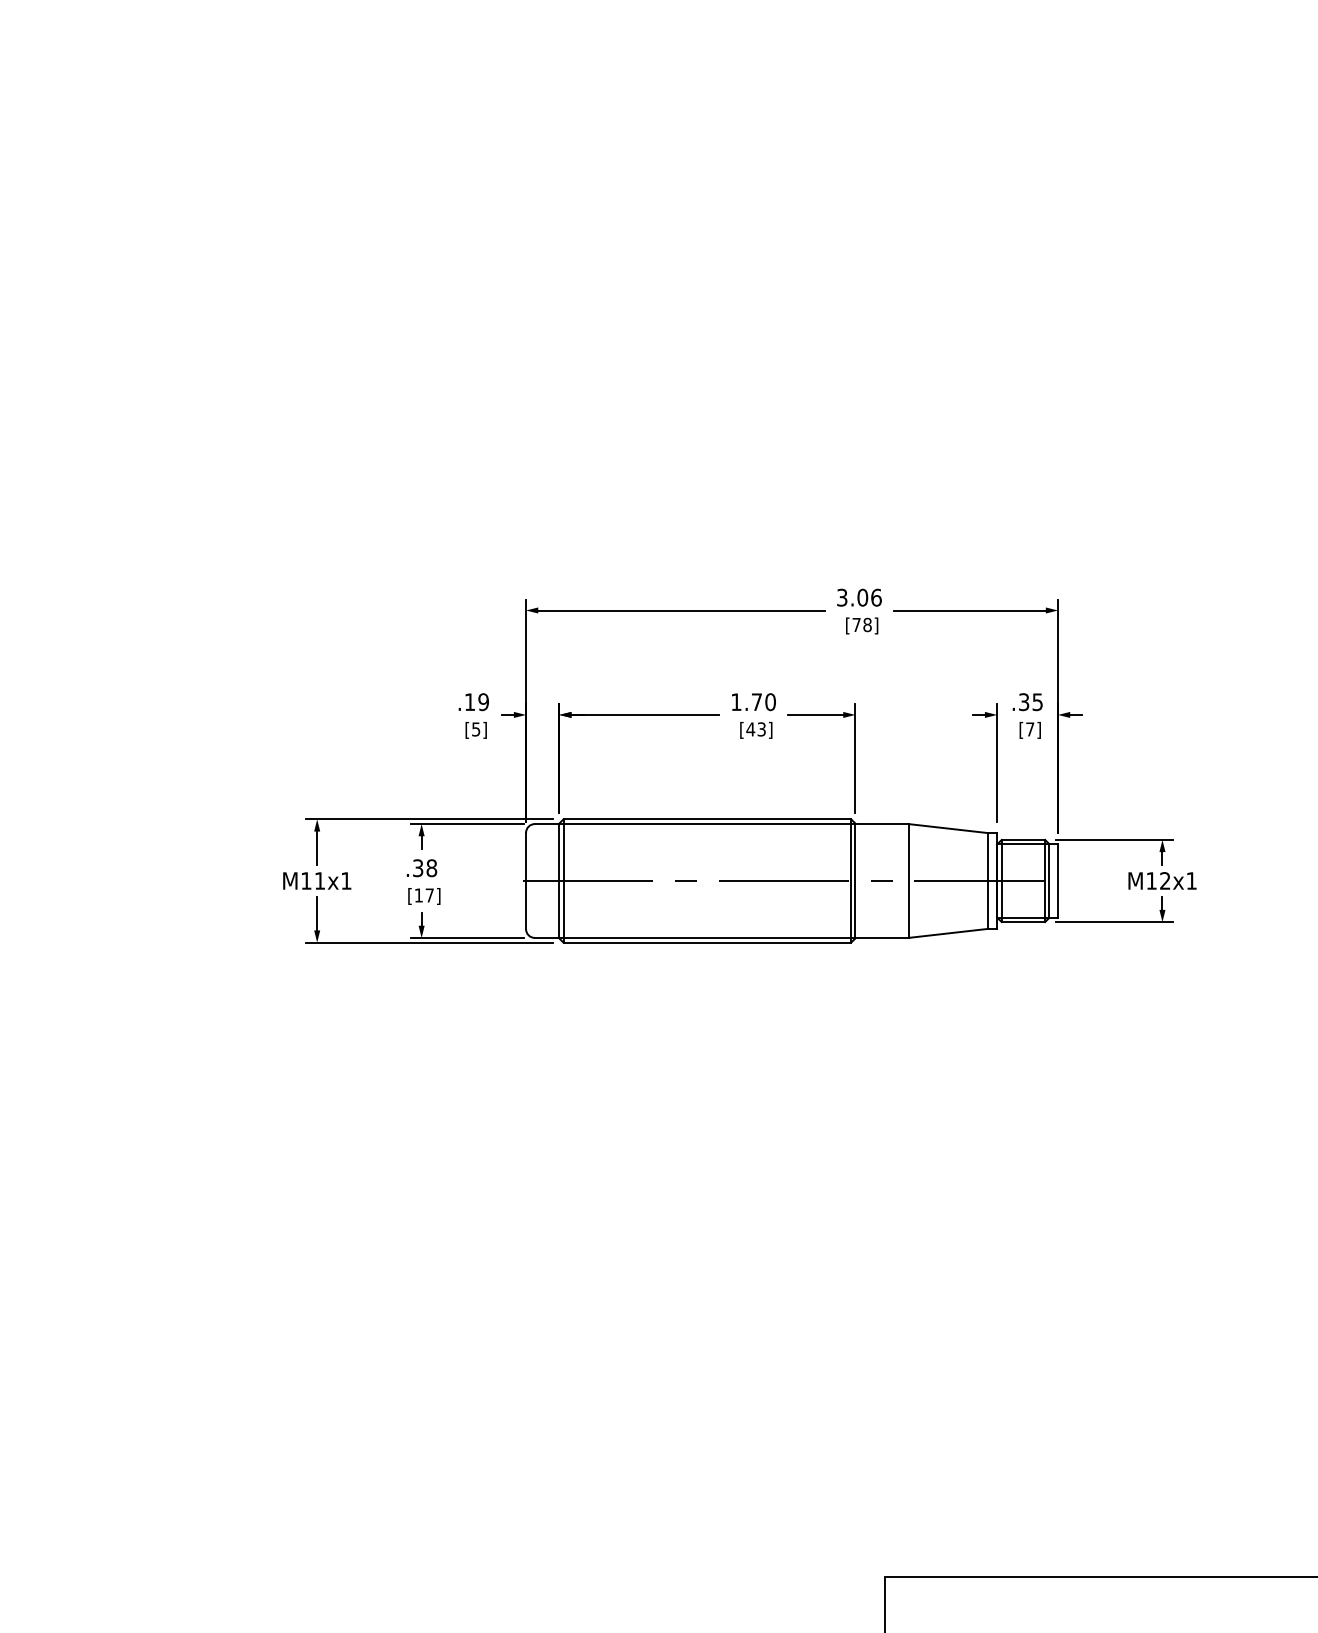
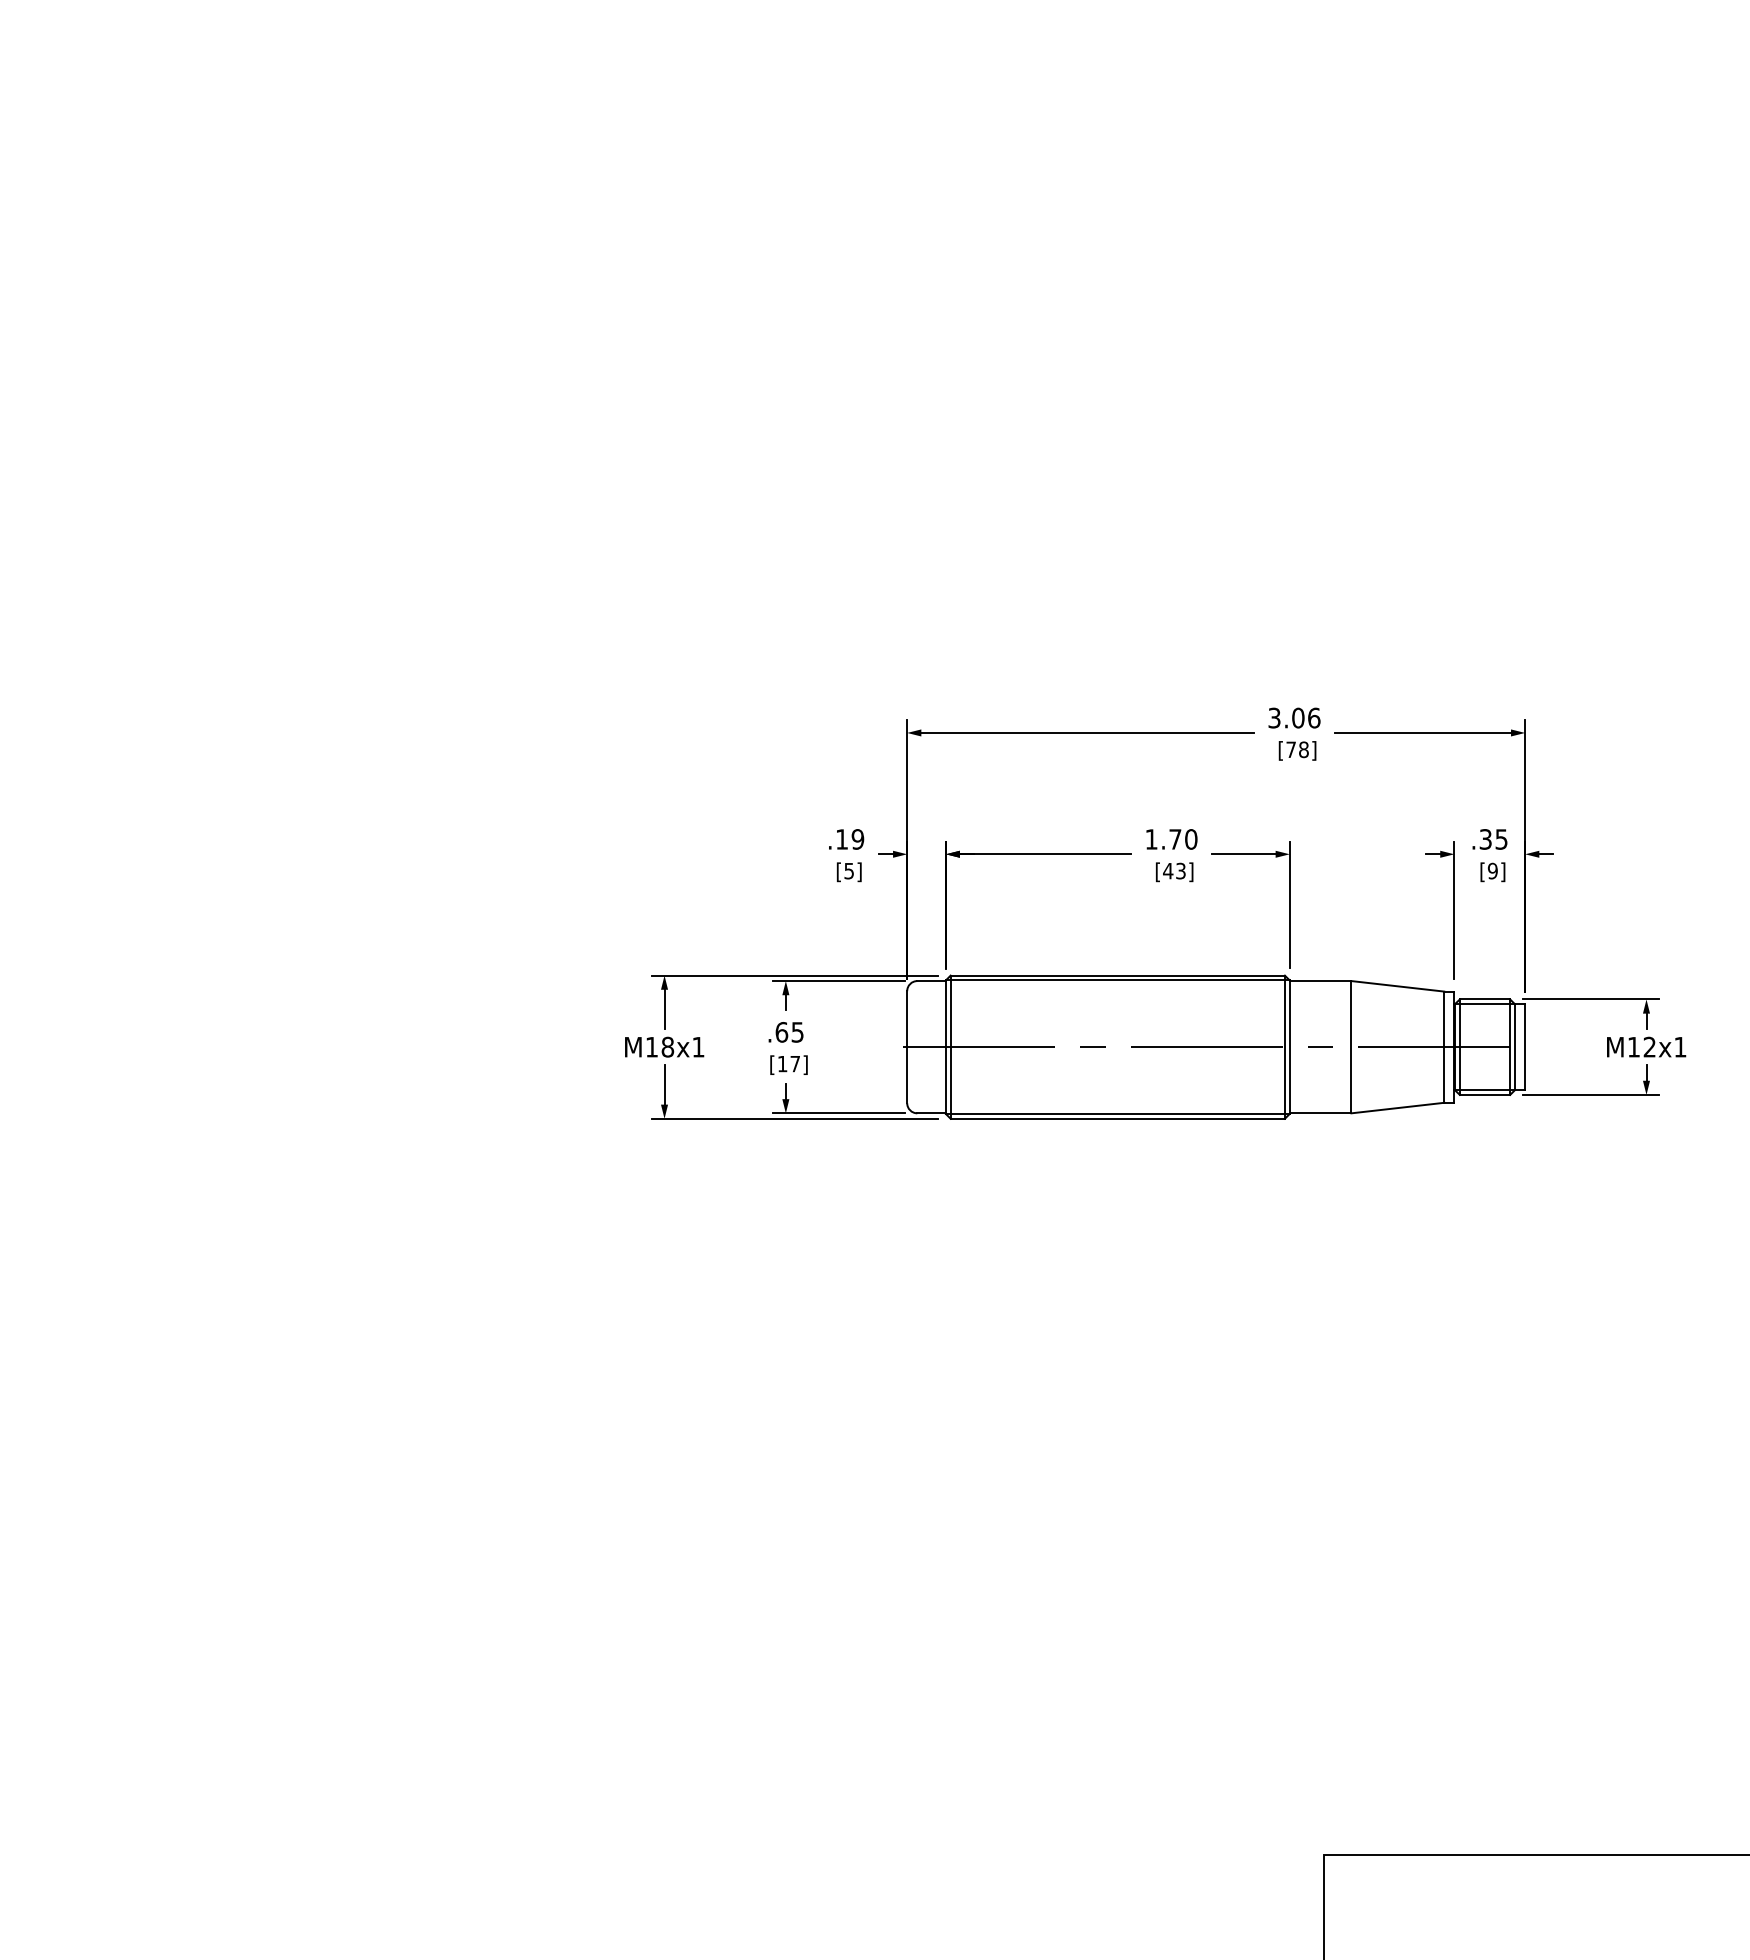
text: (1029, 728) -> (1492, 870), [7] -> [9]
text: (424, 868) -> (789, 1032), .38 -> .65
text: (319, 880) -> (667, 1046), M11x1 -> M18x1

